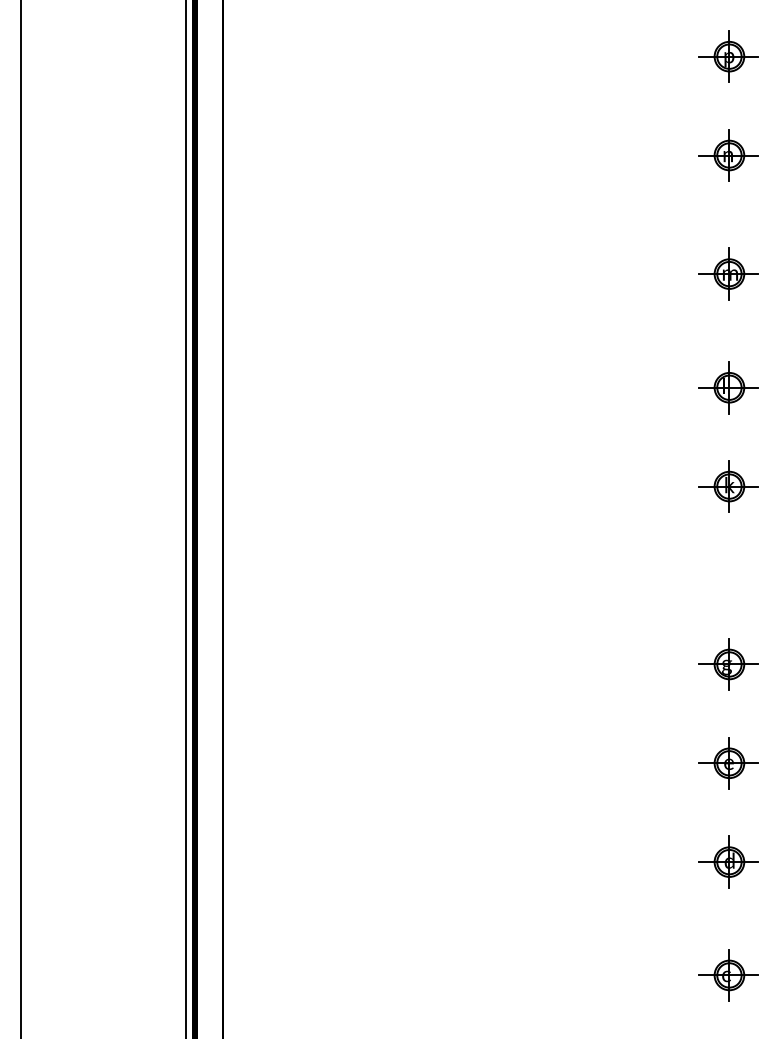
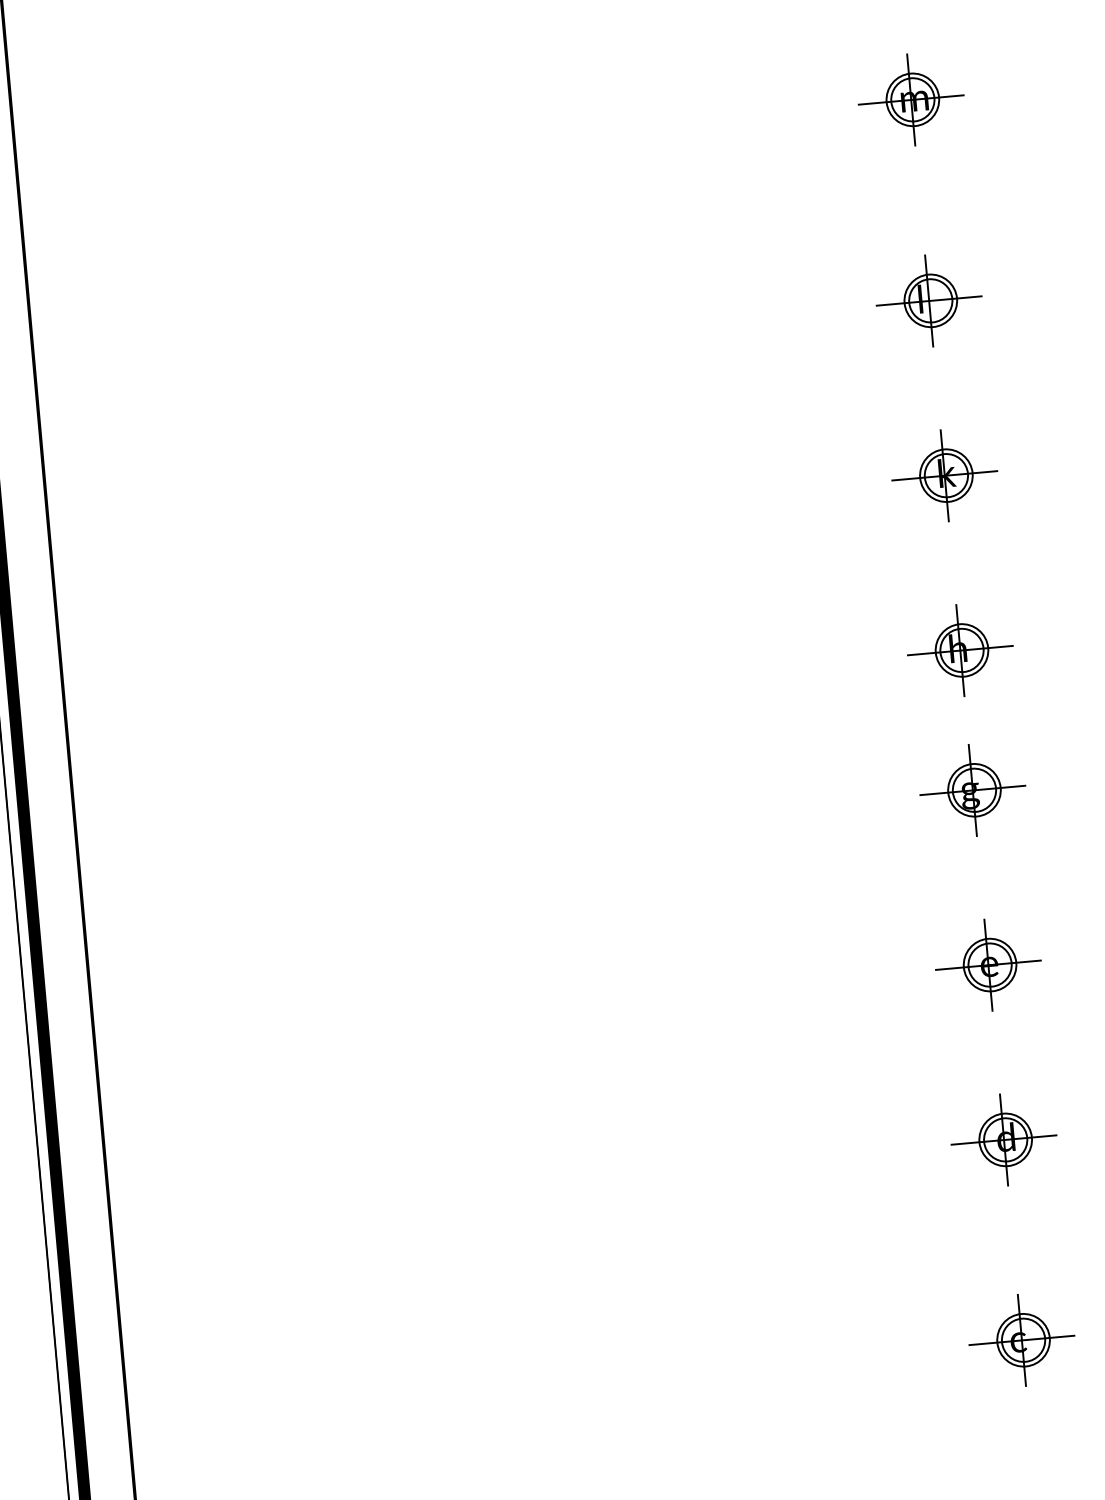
part: (728, 585) -> (960, 650), added

